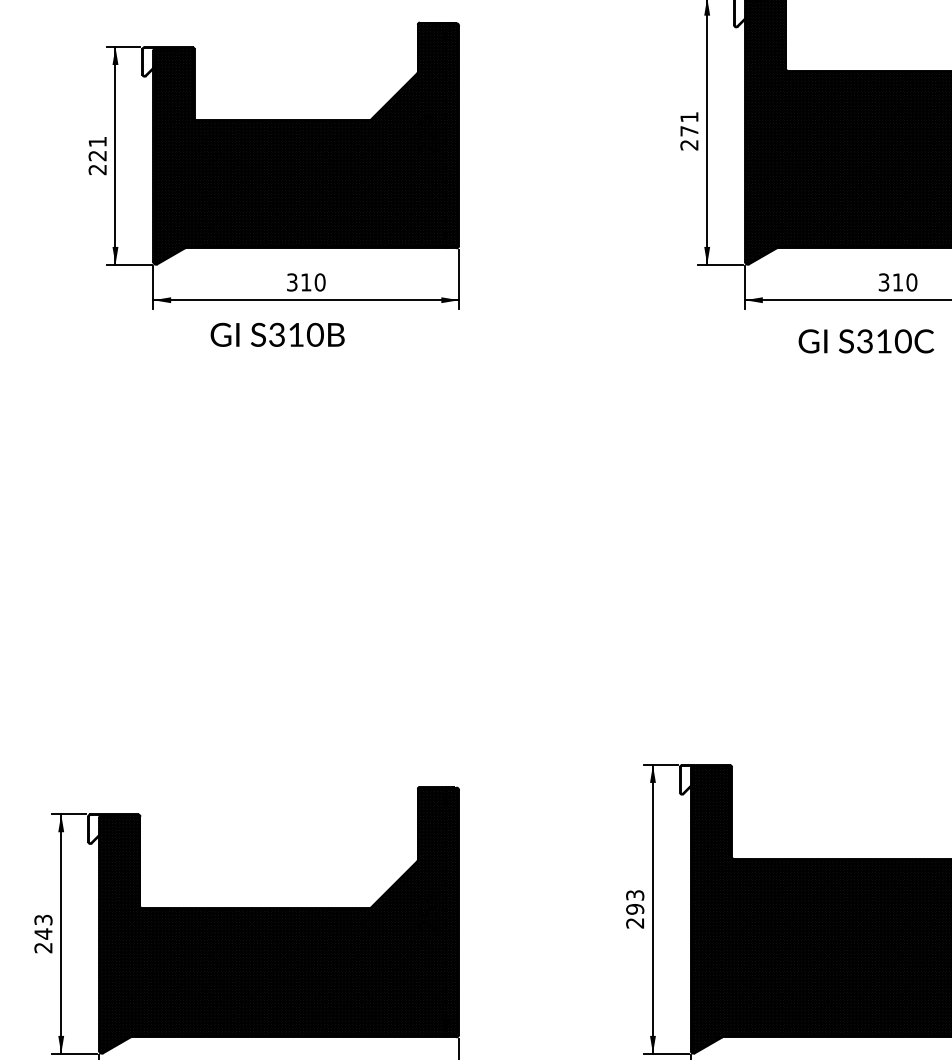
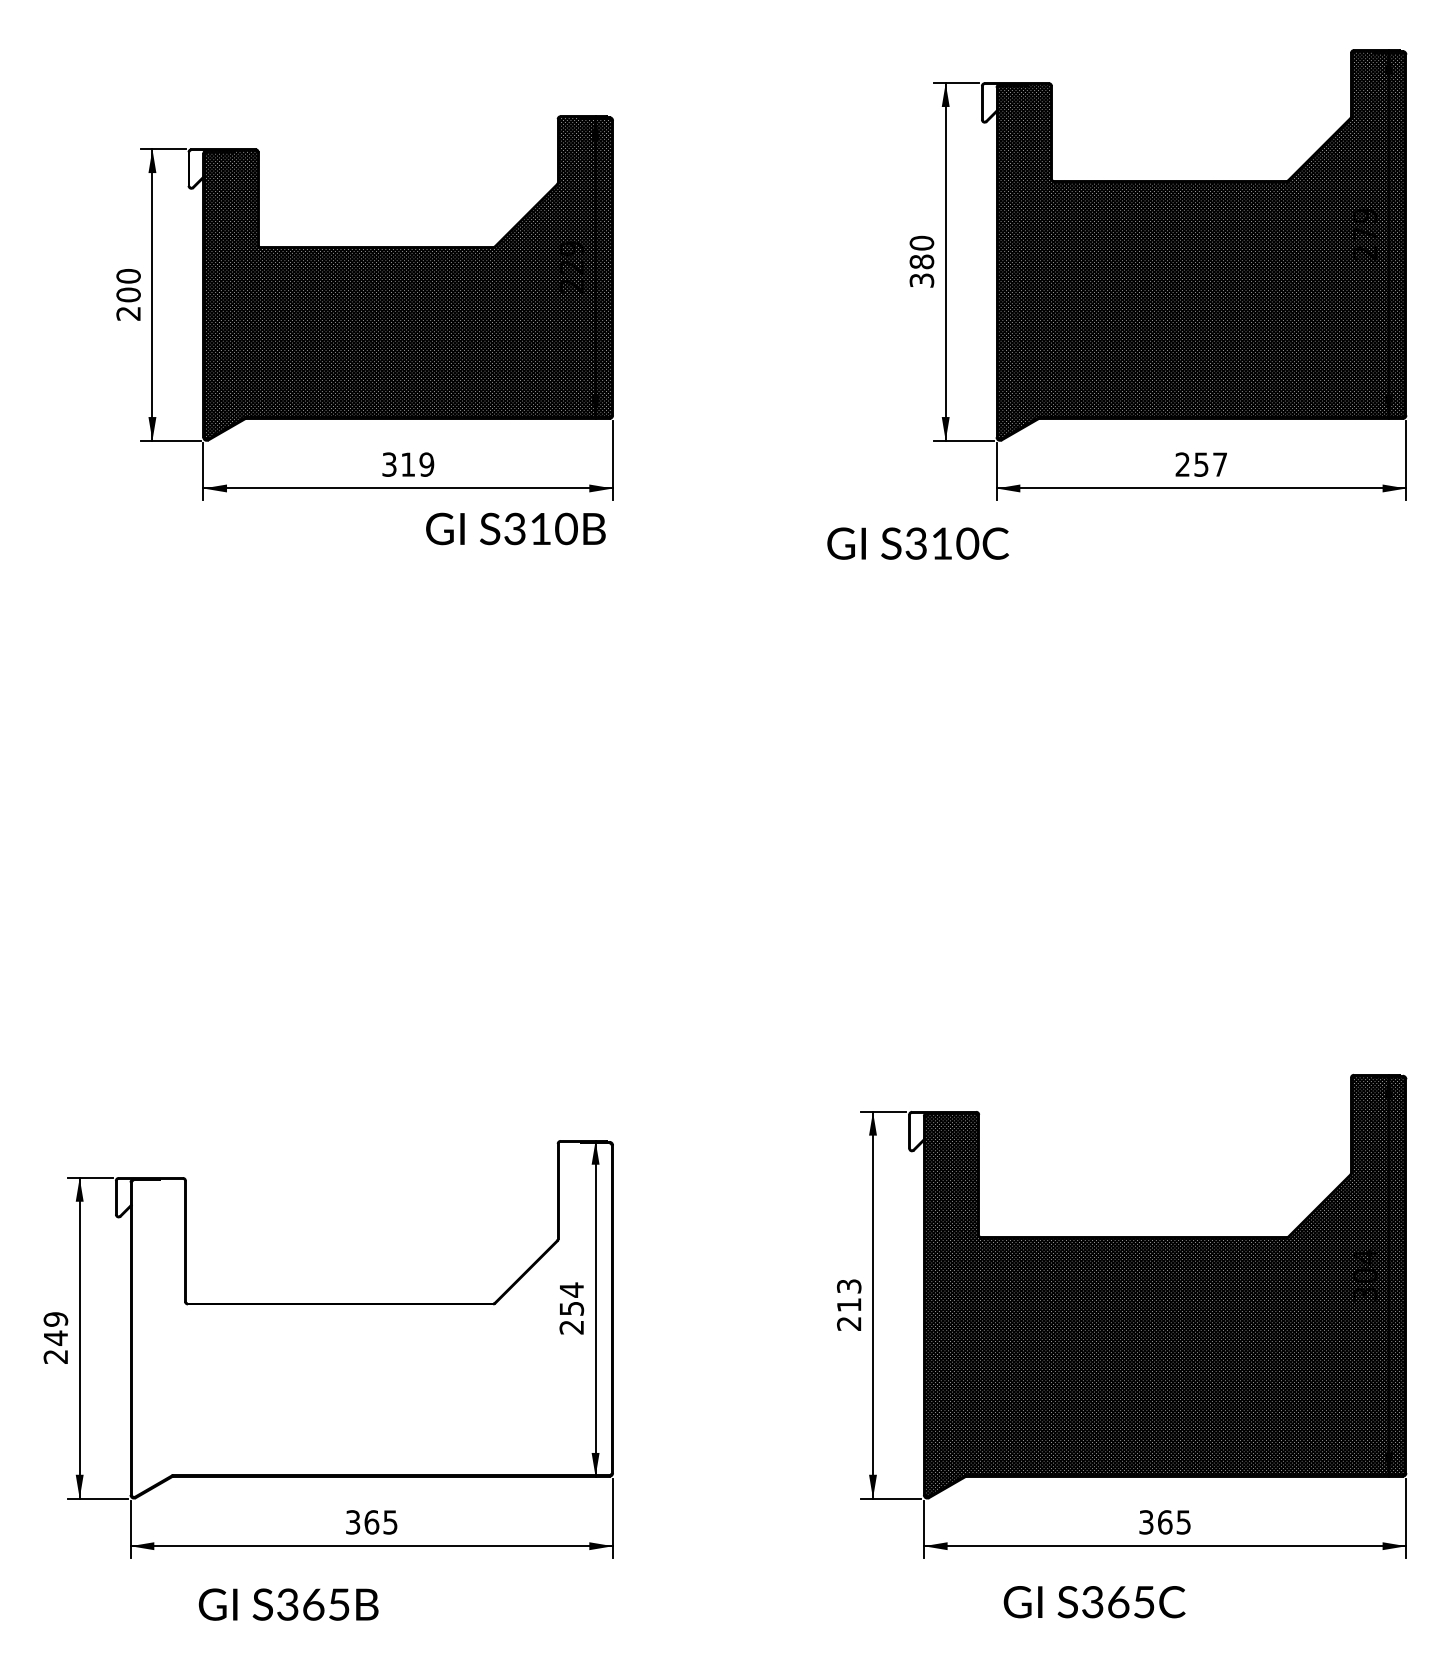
text: (689, 130) -> (921, 261), 271 -> 380
text: (97, 148) -> (128, 285), 221 -> 200
text: (319, 282) -> (426, 464), 310 -> 319
text: (897, 282) -> (1201, 464), 310 -> 257
text: (277, 334) -> (515, 528), moved
text: (865, 341) -> (917, 543), moved
text: (635, 908) -> (849, 1304), 293 -> 213
hatch: (278, 919) -> (371, 1318), removed
text: (43, 920) -> (55, 1319), 243 -> 249

